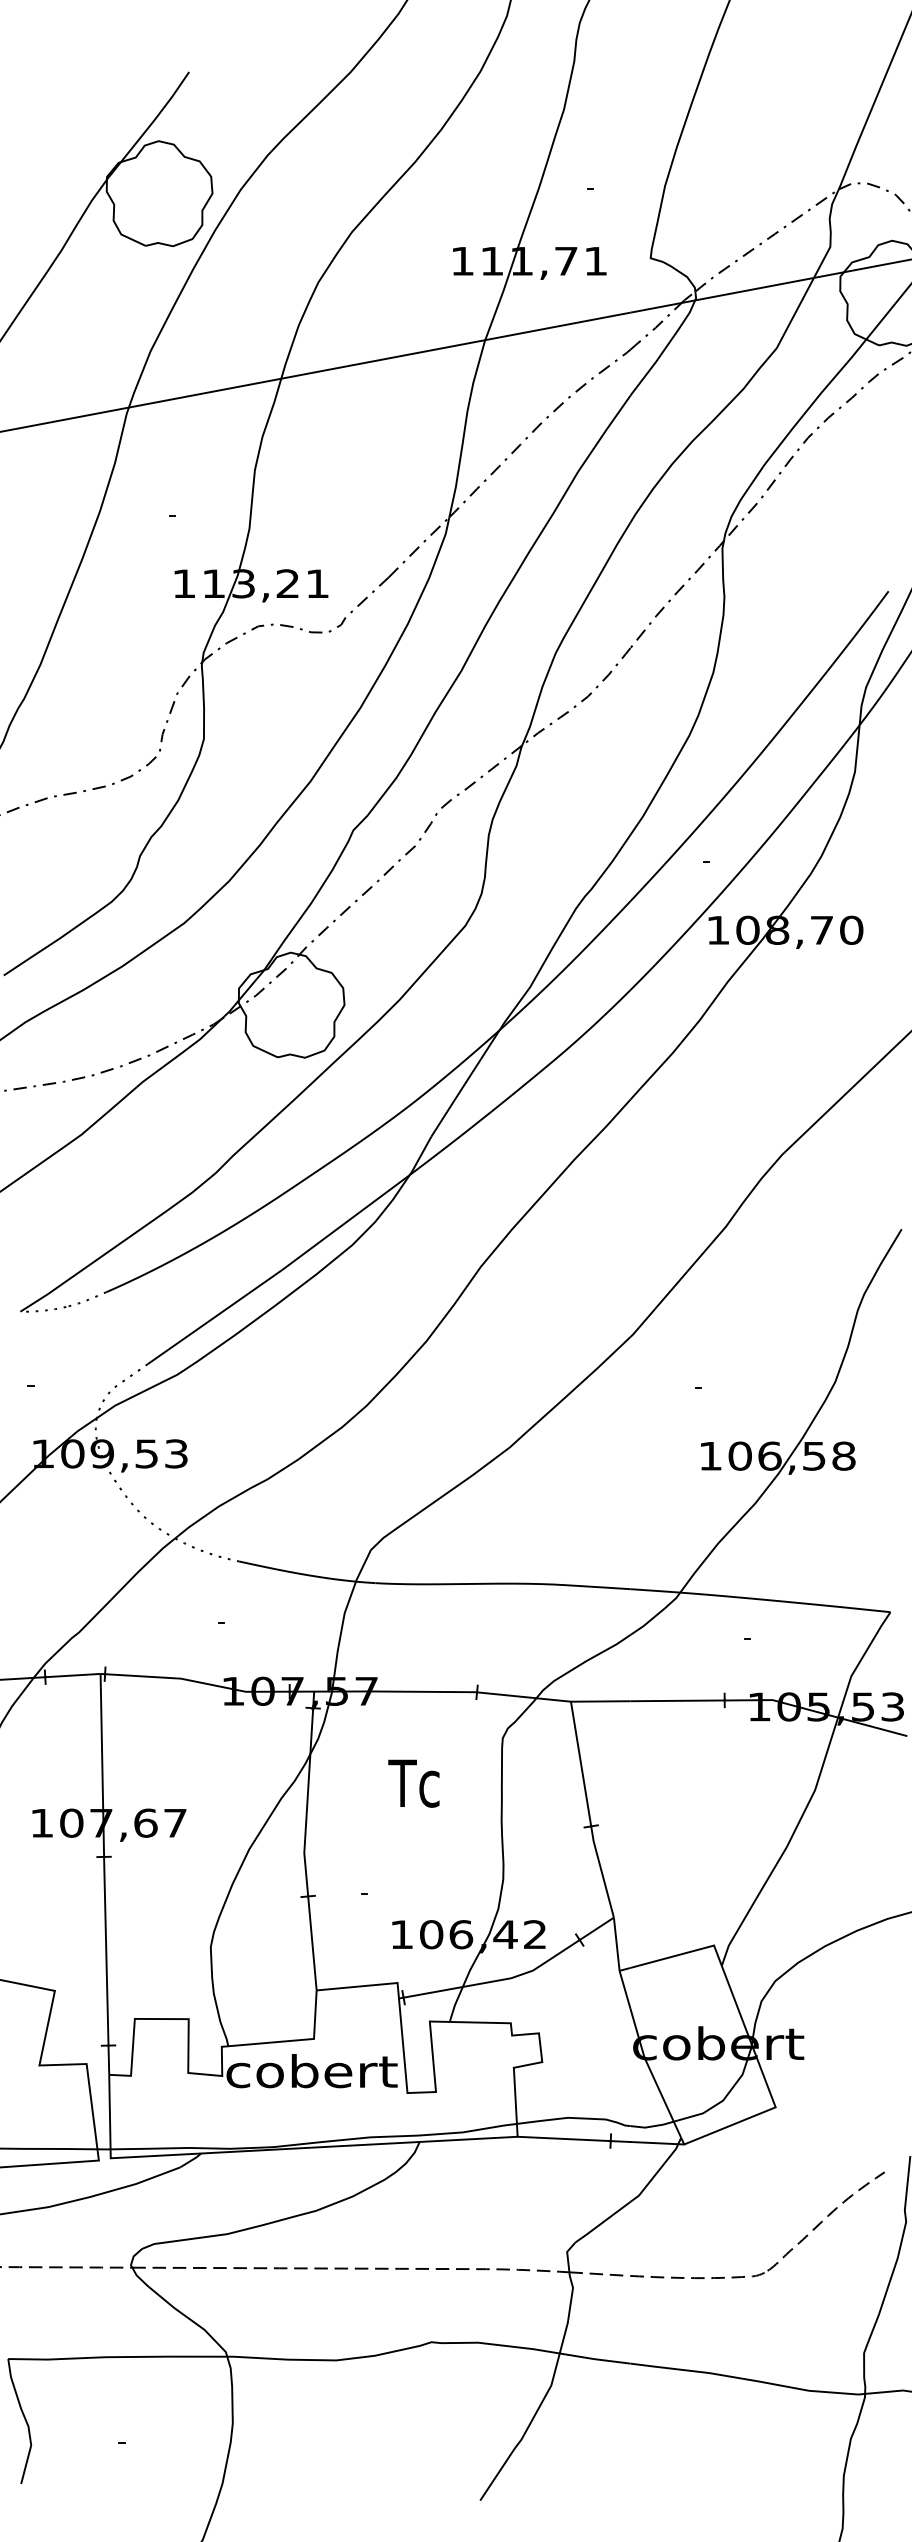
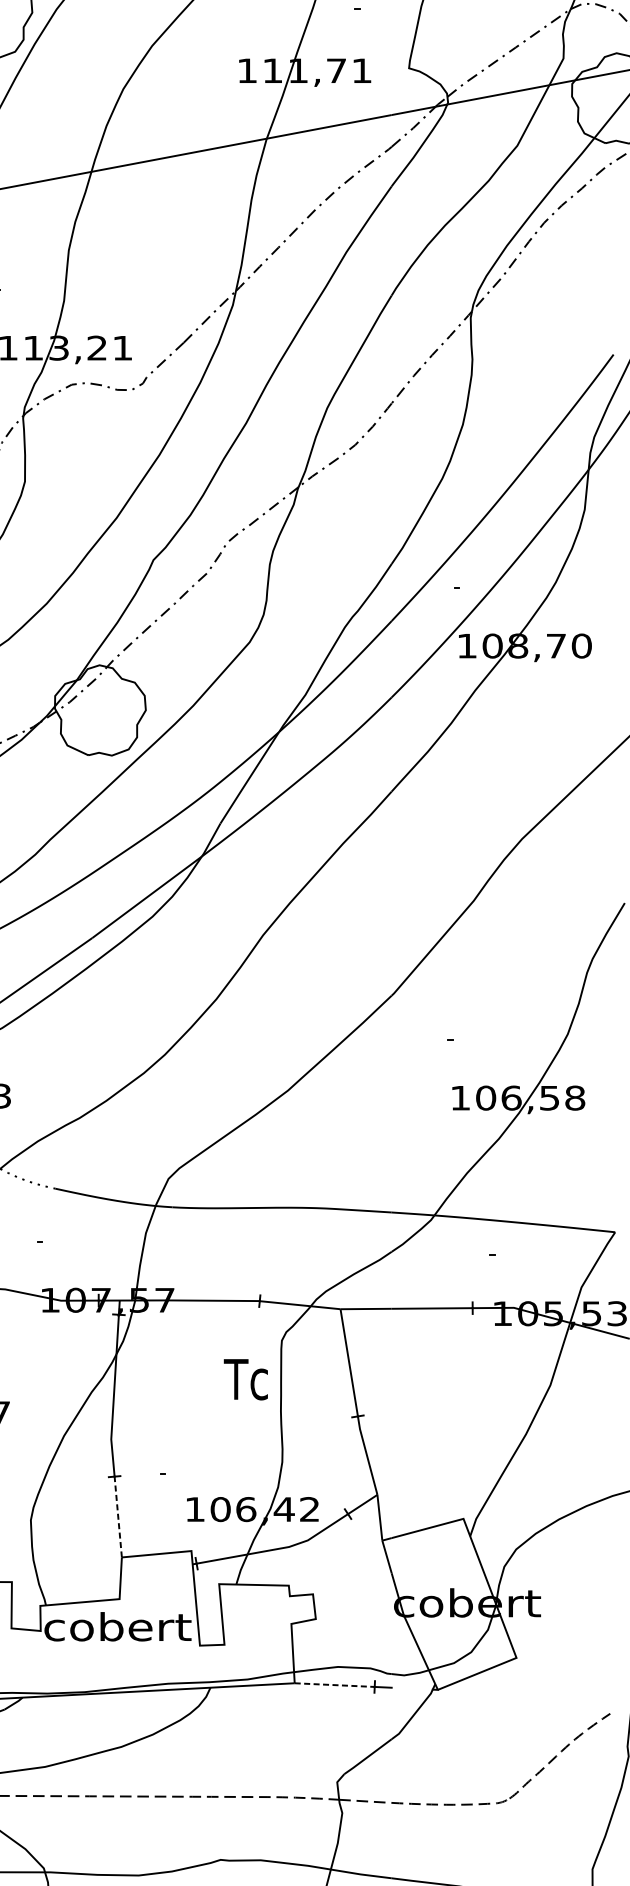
text: (413, 1783) -> (245, 1379), moved
line: (312, 1942) -> (118, 1516), solid -> dashed
line: (564, 2138) -> (334, 1684), solid -> dashed
line: (654, 2143) -> (412, 1689), removed

